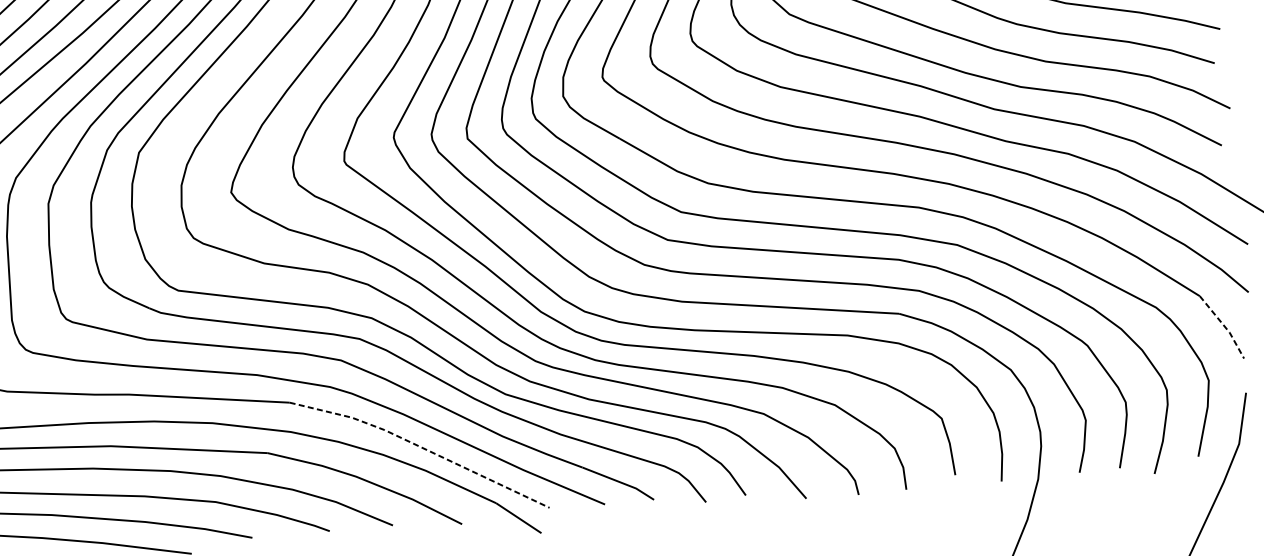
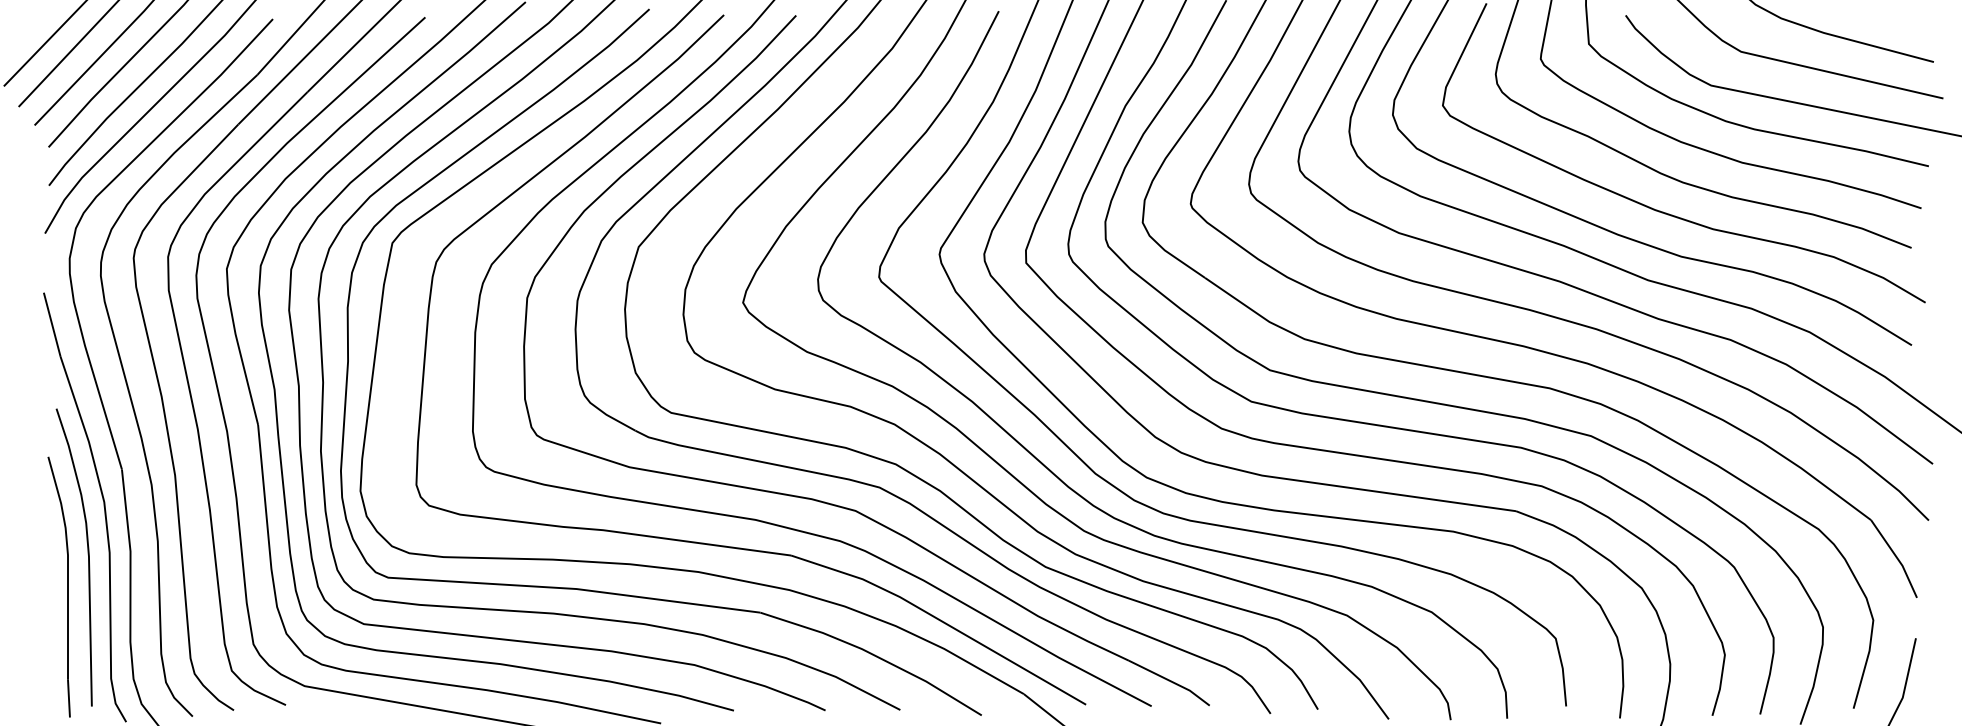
line: (1224, 326) -> (1897, 558), dashed -> solid
line: (421, 447) -> (941, 621), dashed -> solid

